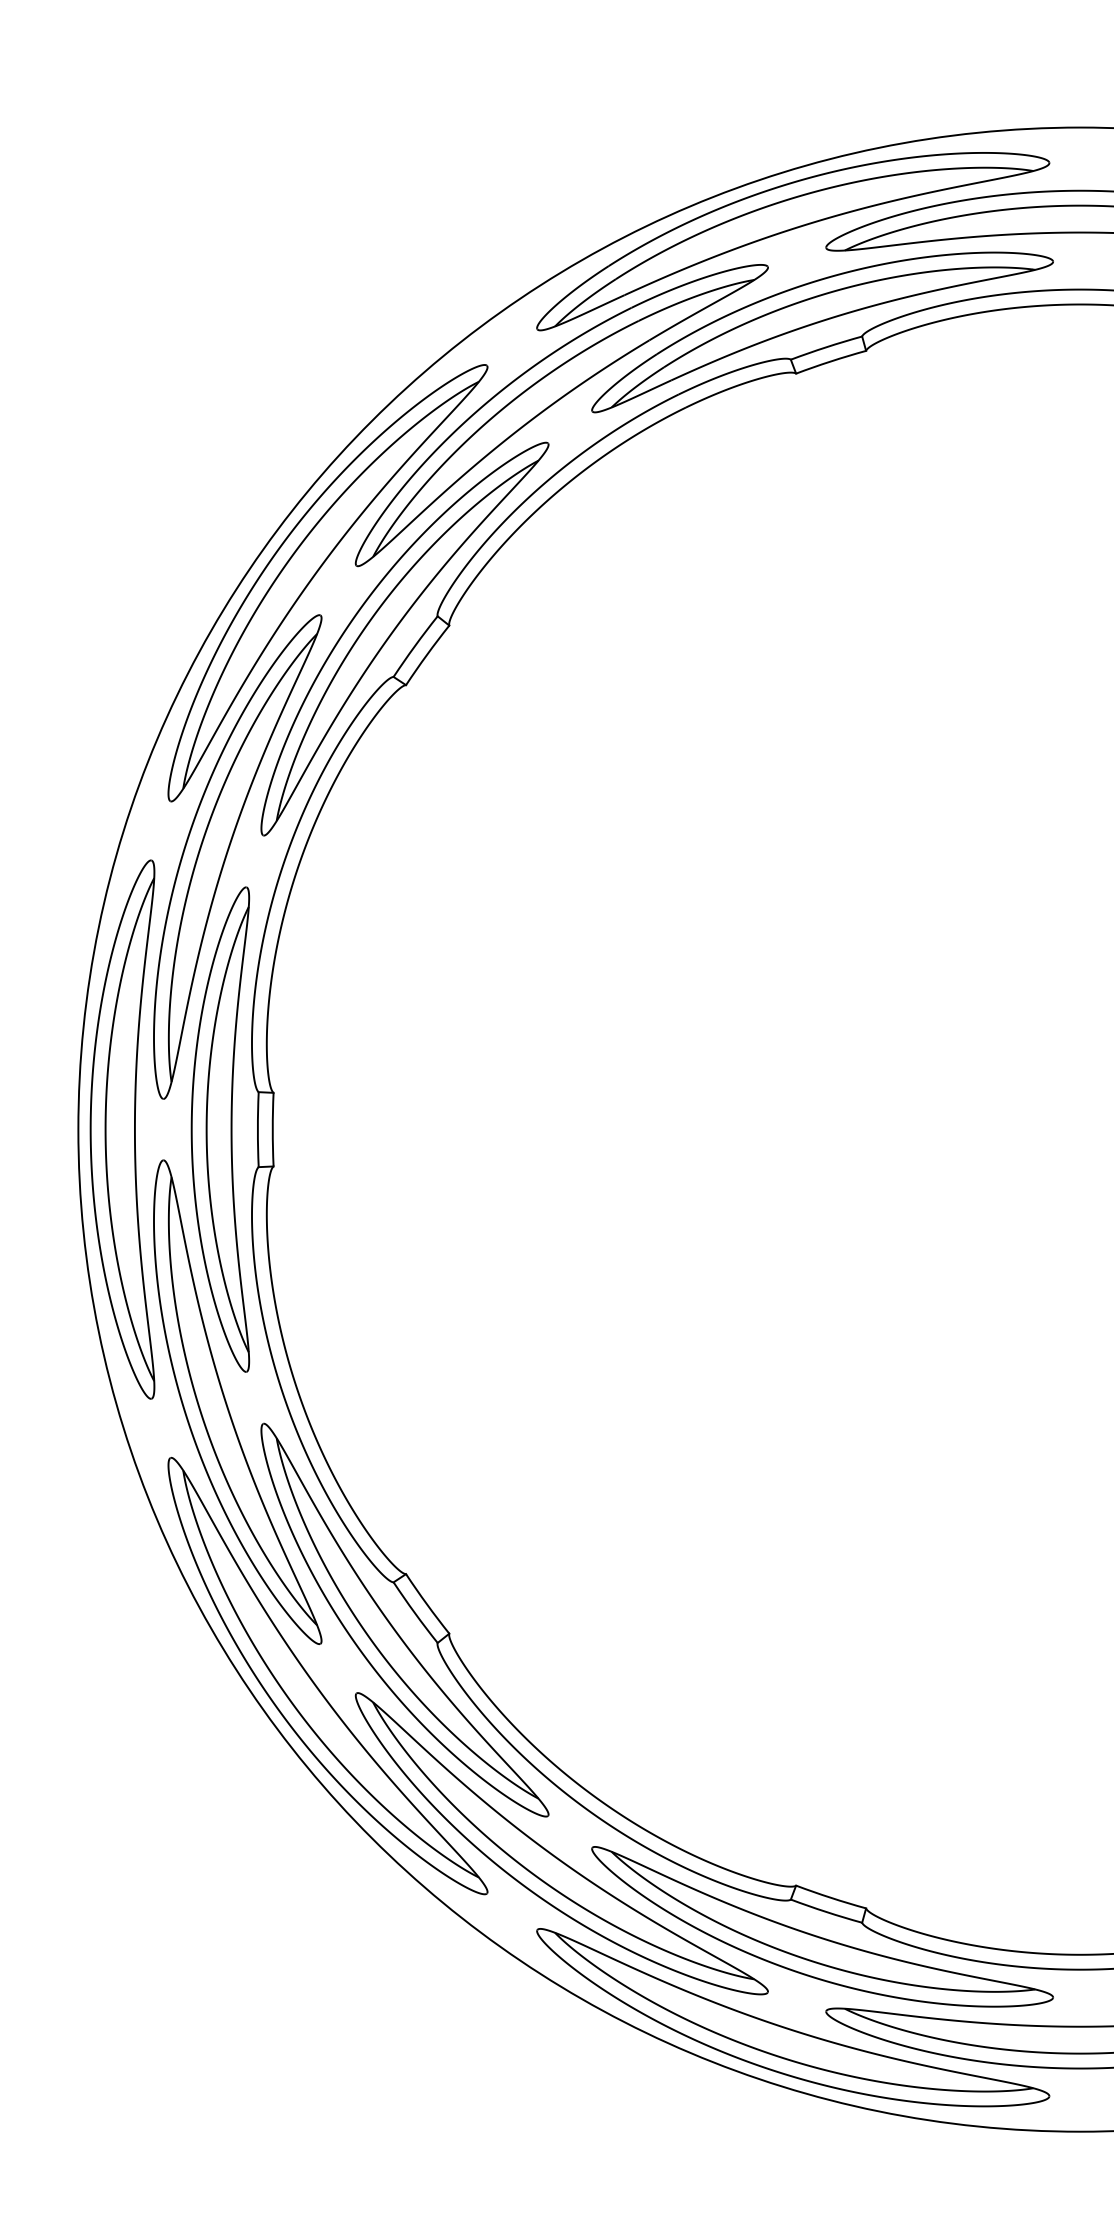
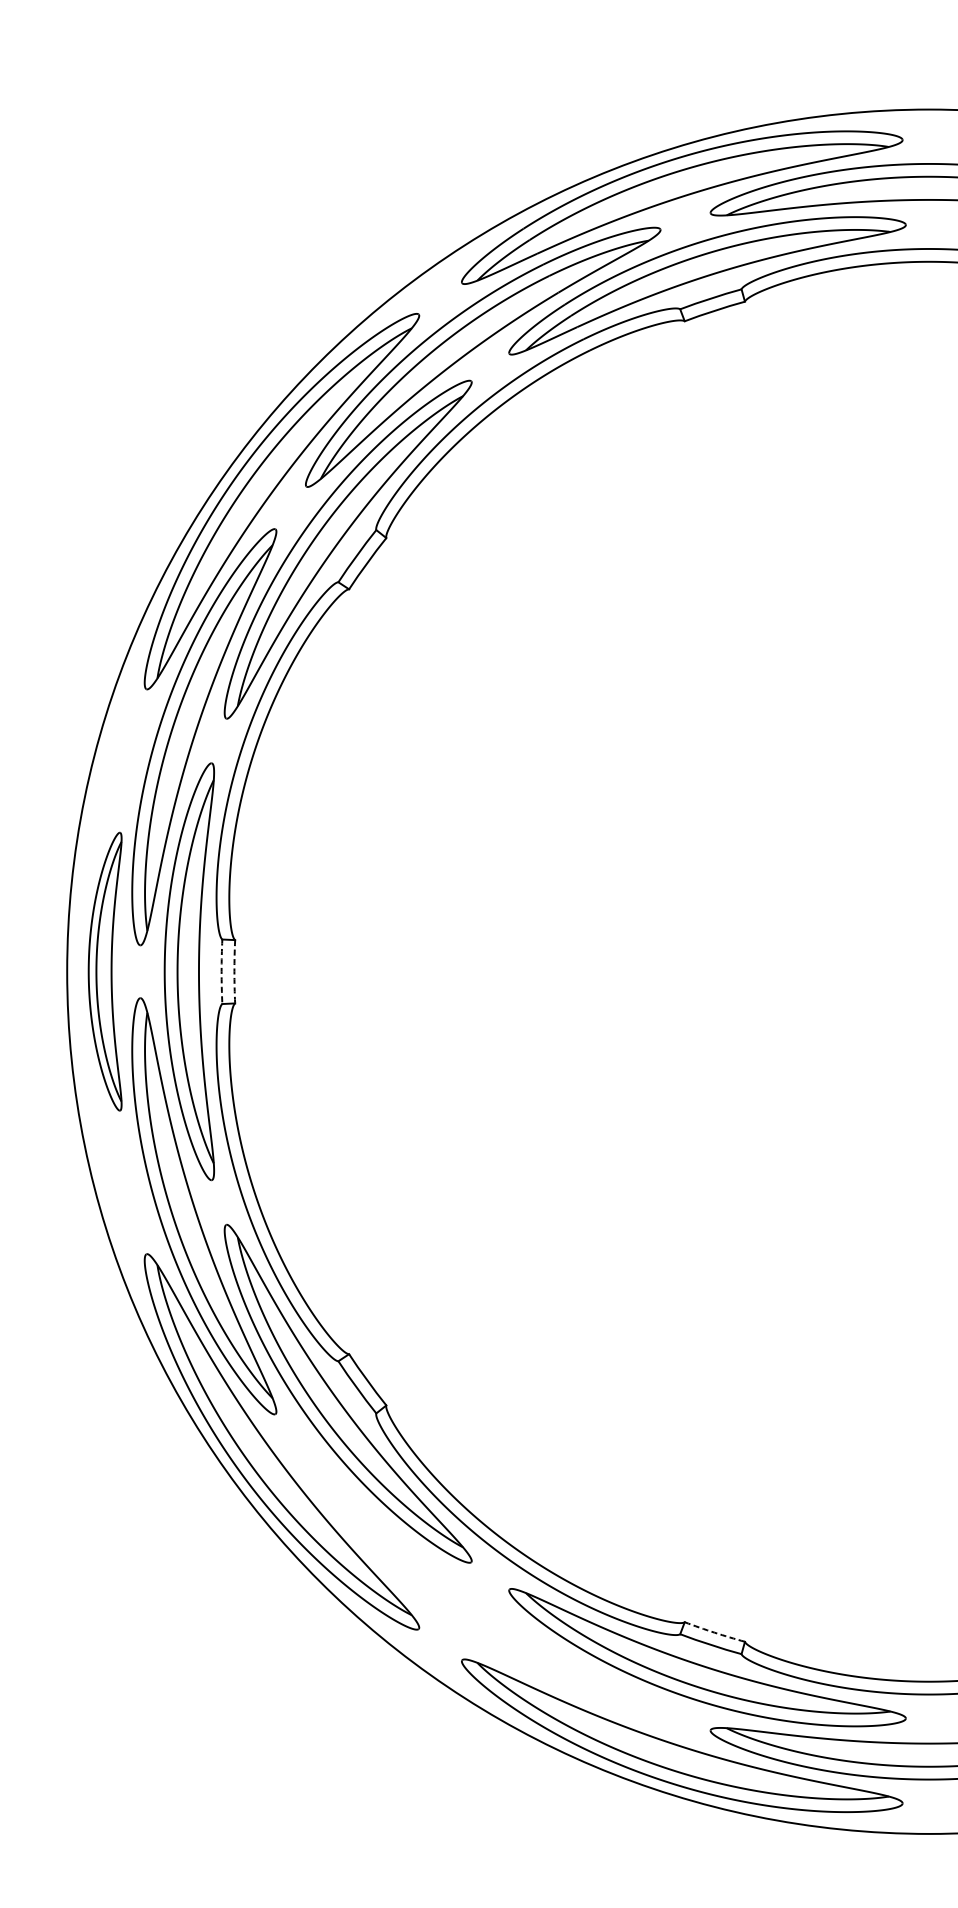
part: (122, 1129) -> (105, 971), size x0.6
arc: (257, 1129) -> (221, 971), solid -> dashed
arc: (272, 1129) -> (234, 971), solid -> dashed
part: (555, 1855) -> (477, 1596), removed
arc: (830, 1897) -> (714, 1632), solid -> dashed

